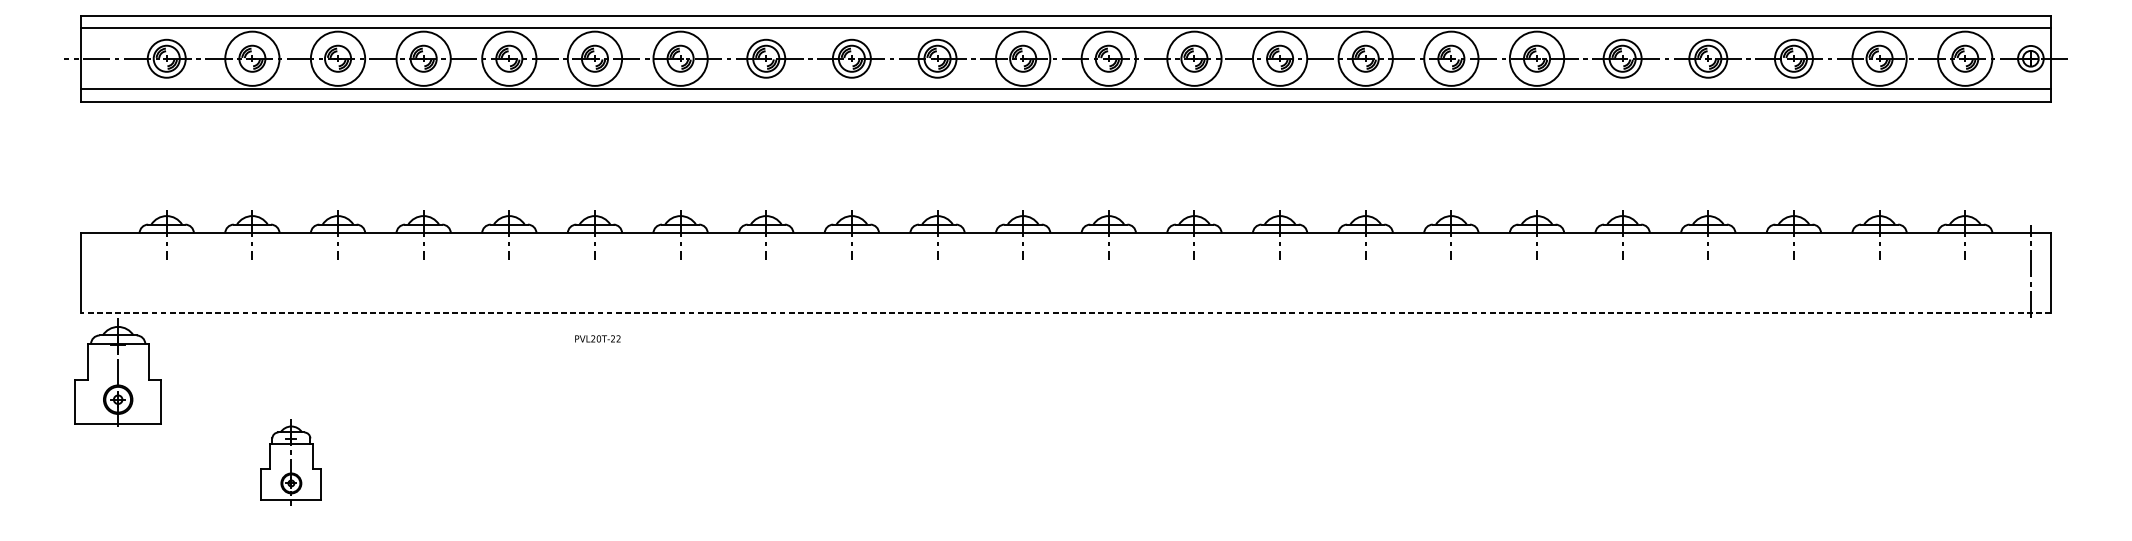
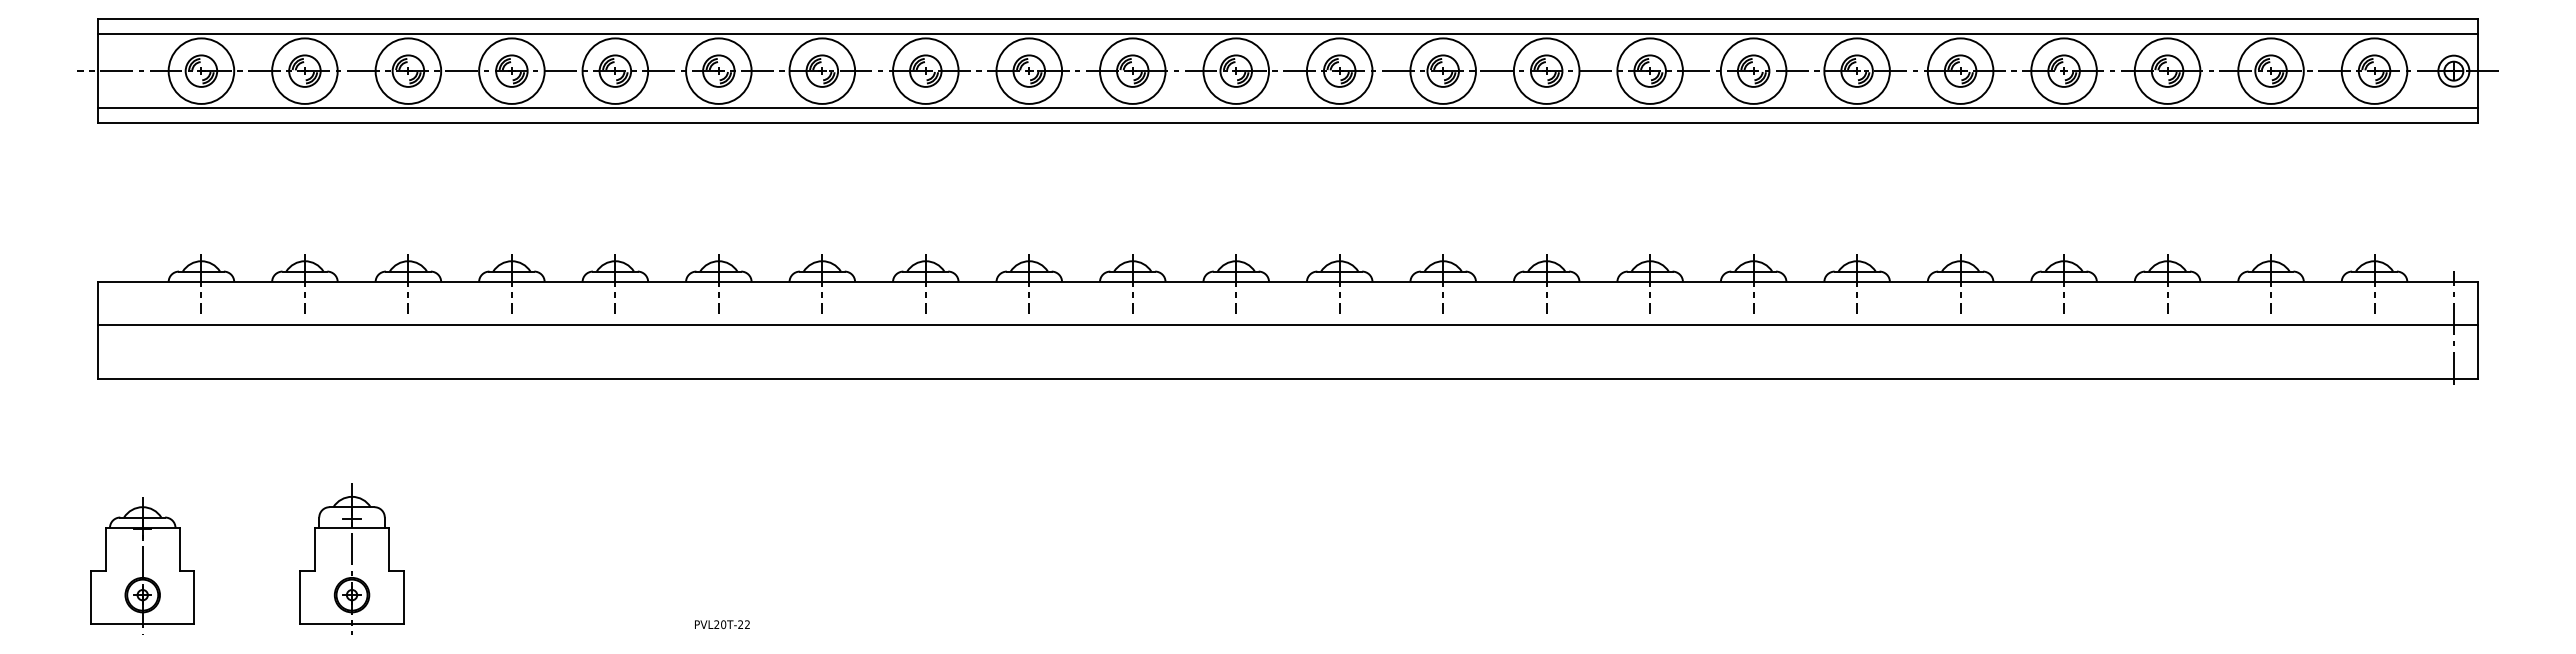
circle: (166, 58) -> (201, 70), size x1.43
circle: (765, 58) -> (925, 70), size x1.43
circle: (852, 58) -> (1029, 70), size x1.43
circle: (937, 58) -> (1132, 70), size x1.43
circle: (1622, 58) -> (1960, 70), size x1.43
circle: (1707, 58) -> (2063, 70), size x1.43
circle: (1793, 58) -> (2167, 70), size x1.43
line: (1065, 269) -> (1287, 325), added
line: (1065, 313) -> (1287, 378), dashed -> solid
text: (597, 338) -> (722, 624), moved
part: (117, 375) -> (142, 565), moved
part: (290, 462) -> (351, 558), size x1.43

